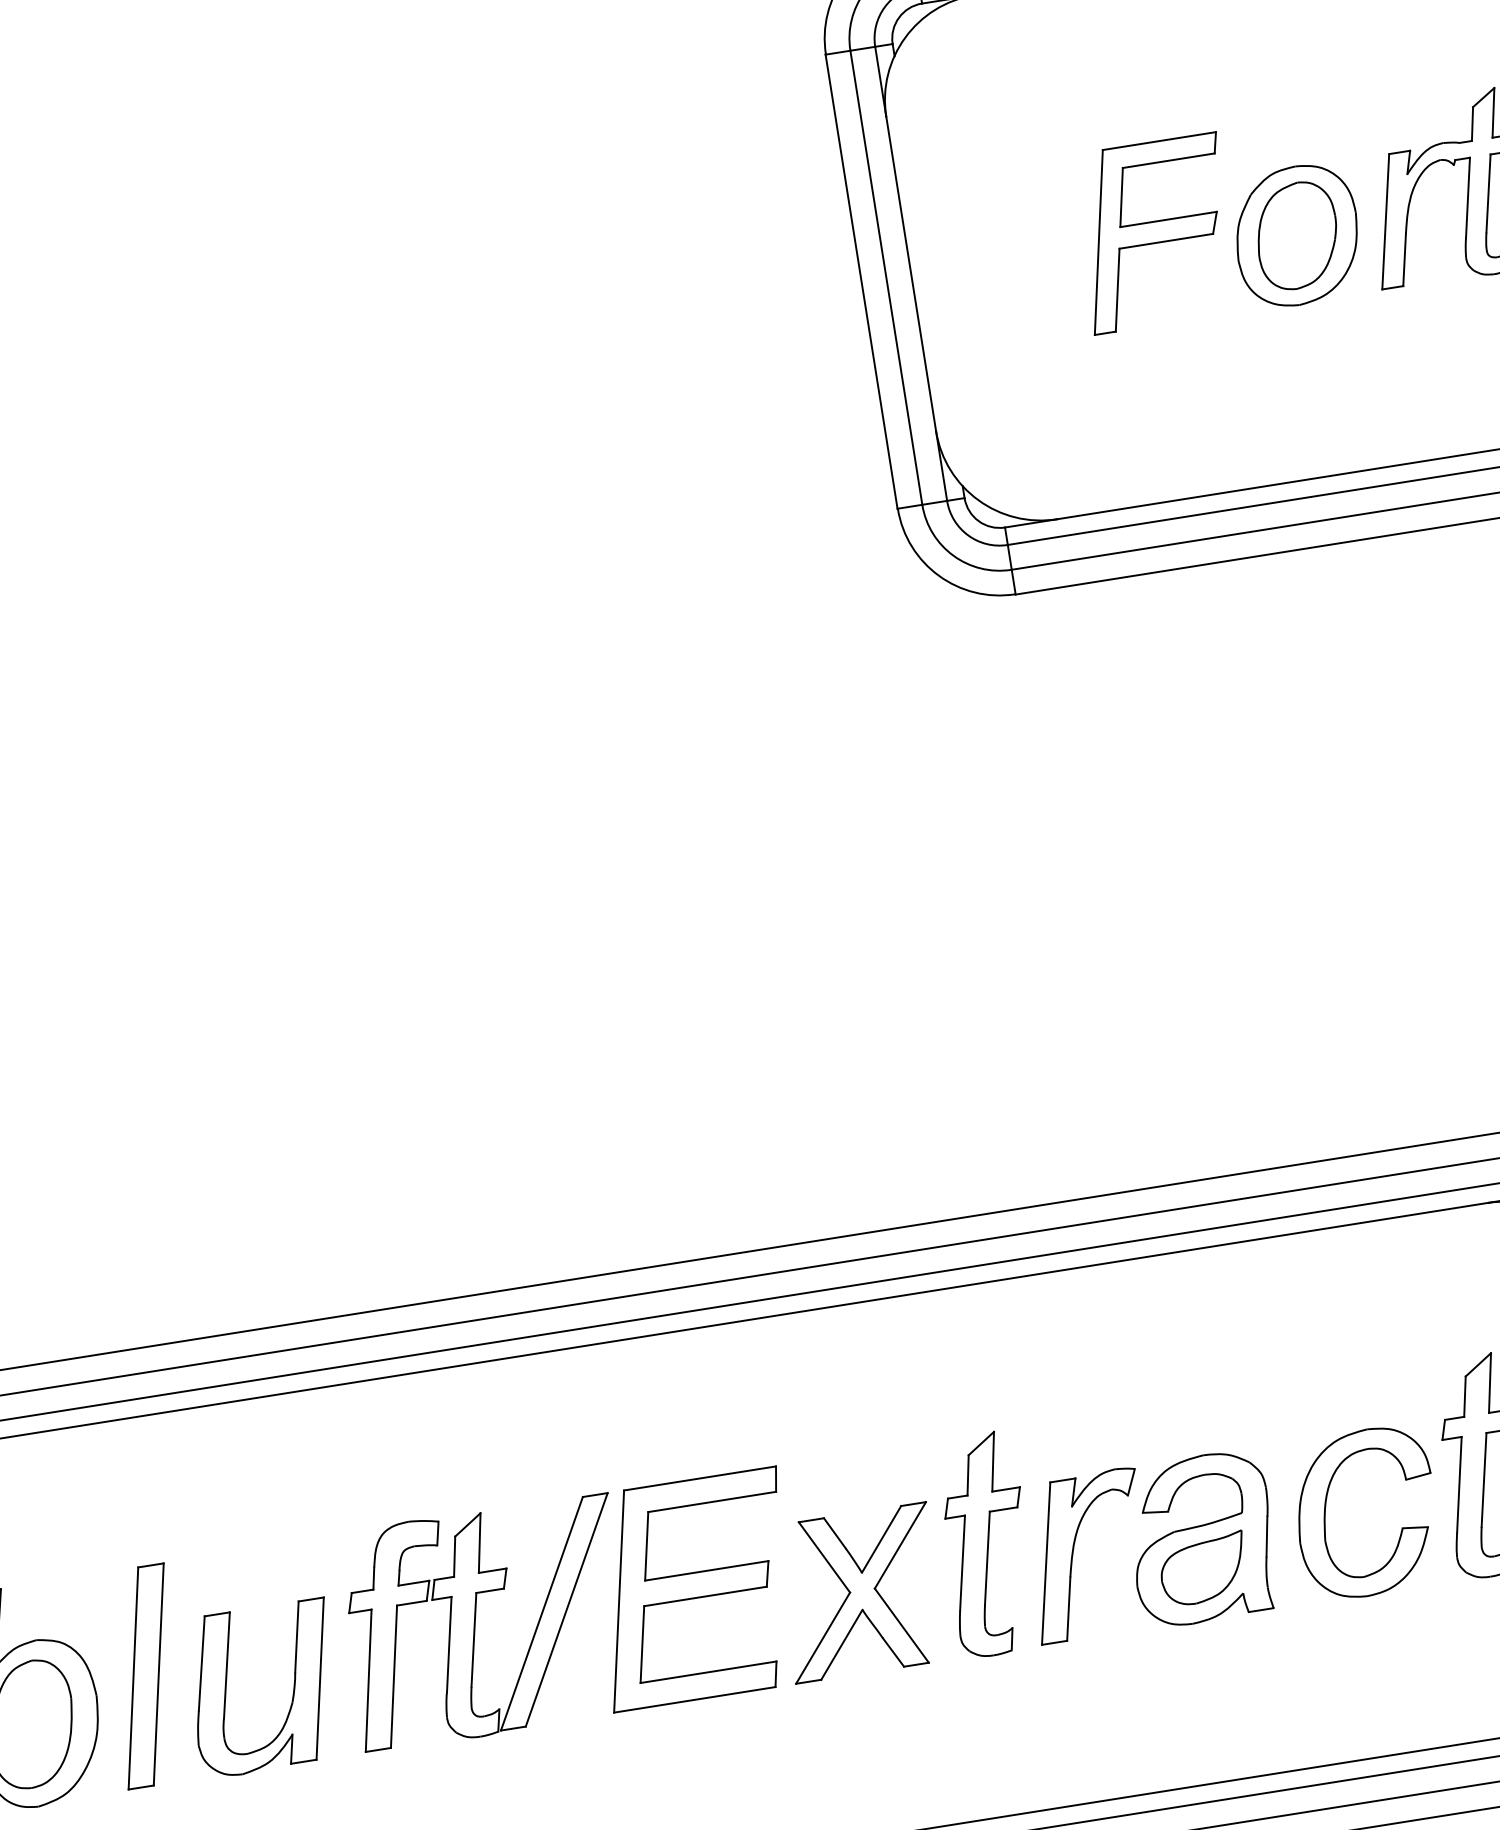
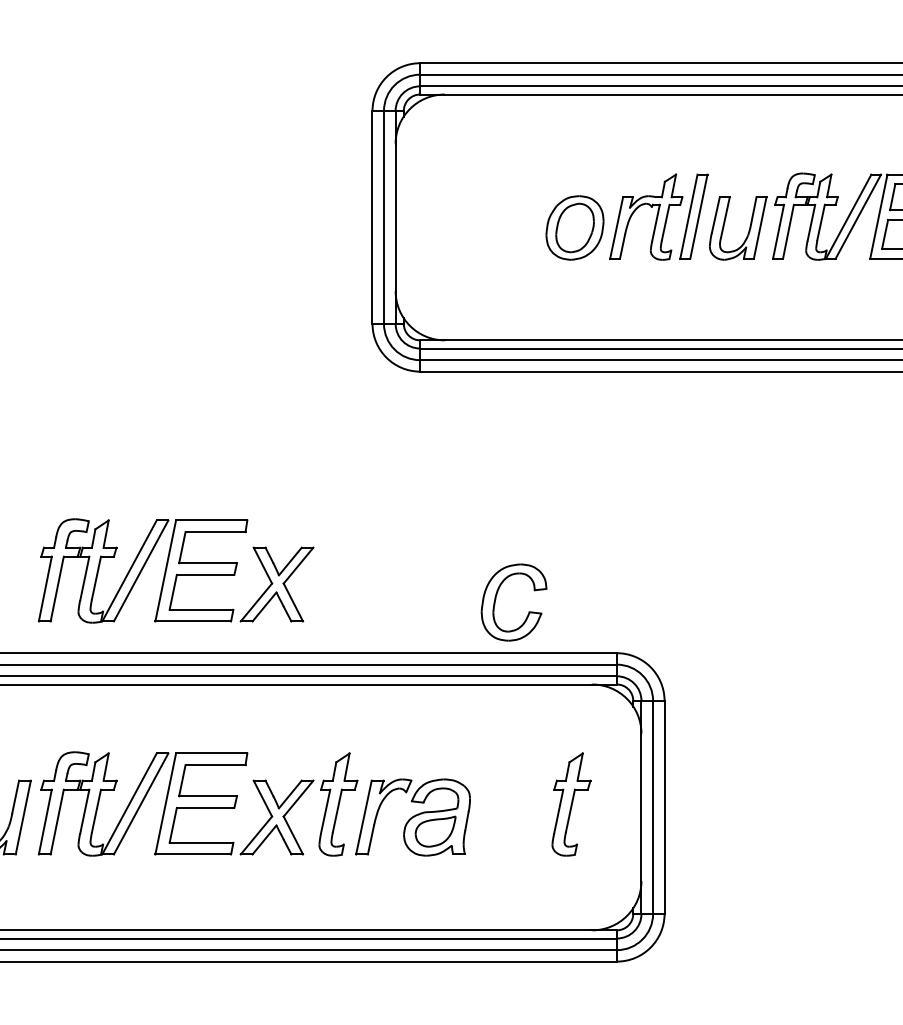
part: (1155, 233) -> (510, 216), removed
part: (563, 1100) -> (176, 570), added
part: (1327, 1512) -> (496, 599), moved

